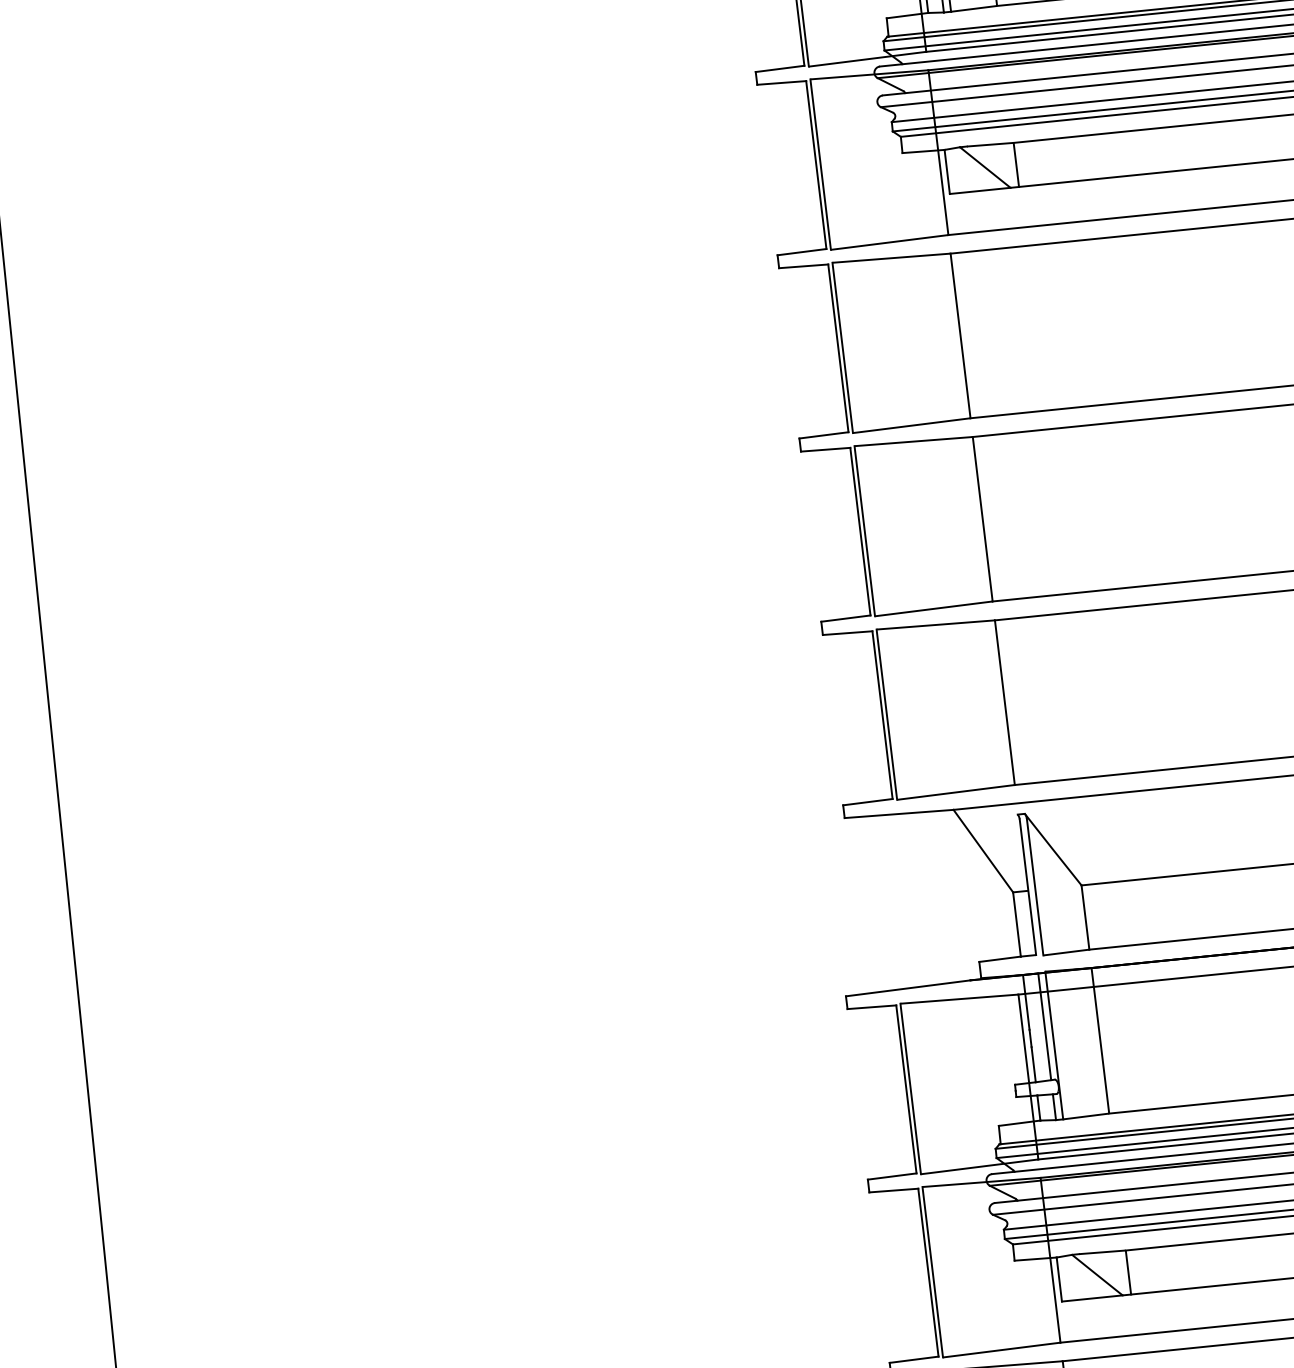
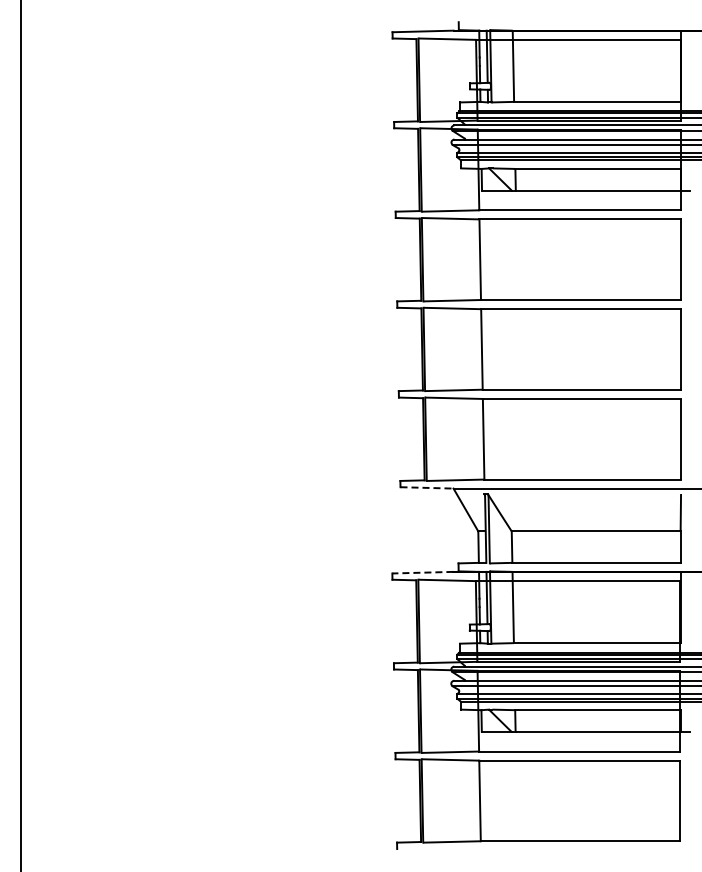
line: (900, 813) -> (427, 487), solid -> dashed
line: (907, 988) -> (422, 572), solid -> dashed

